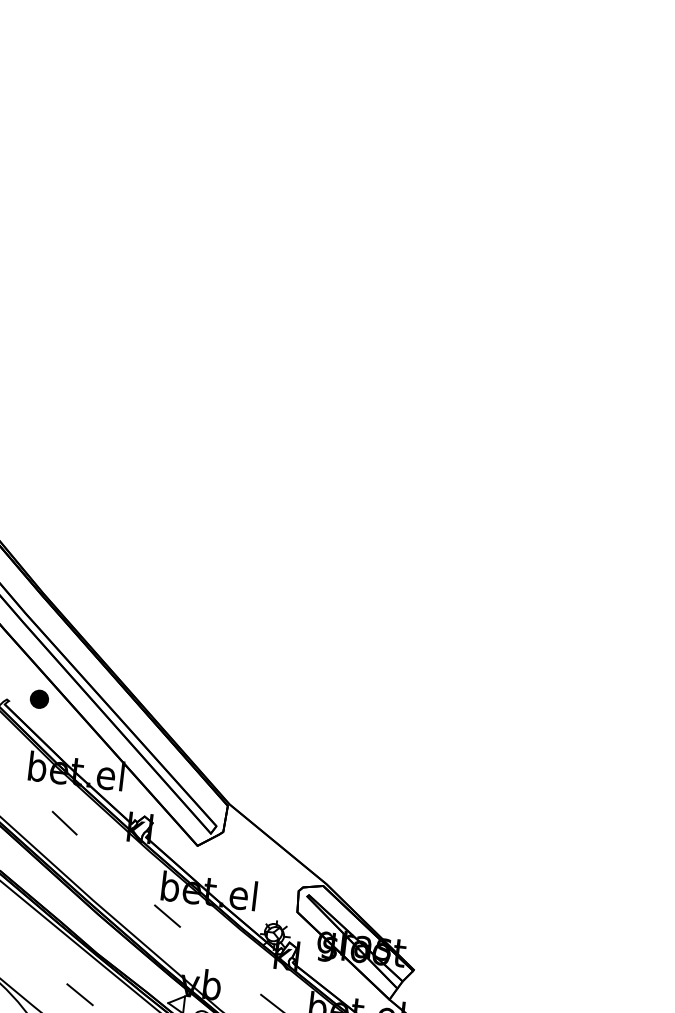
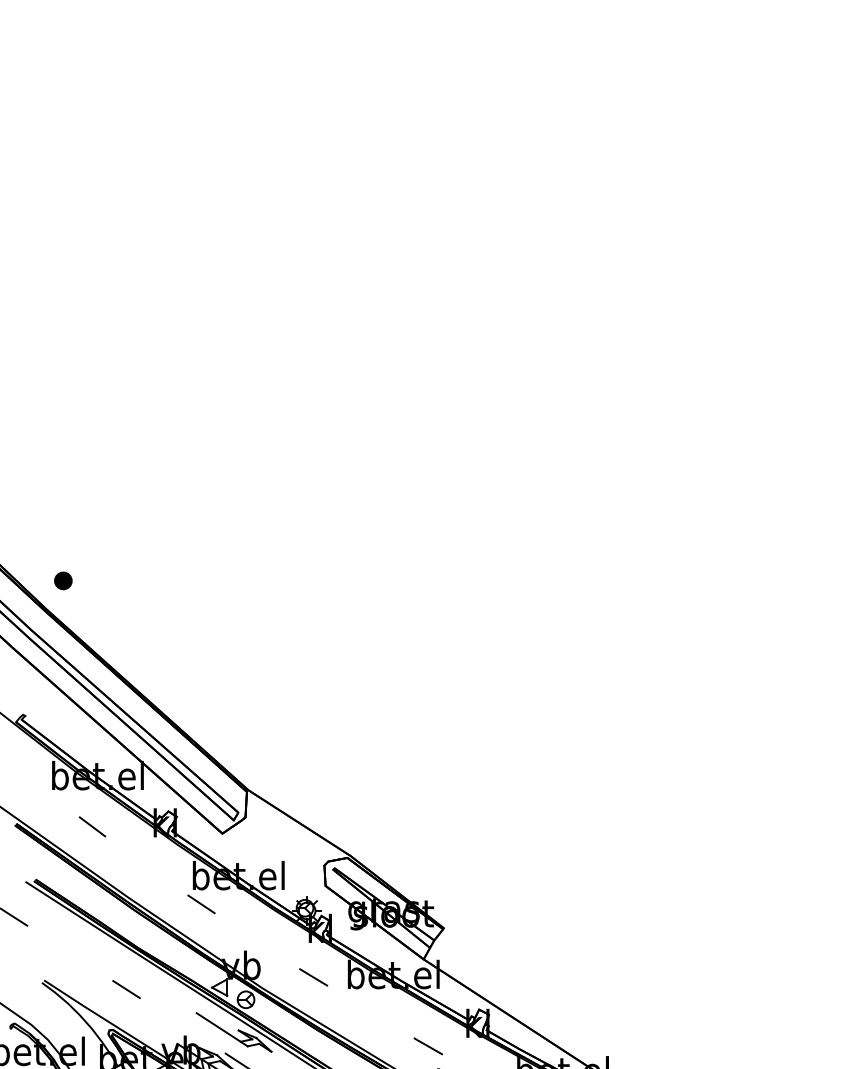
part: (39, 698) -> (63, 580), moved

